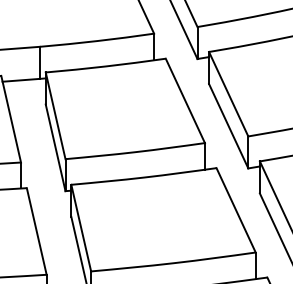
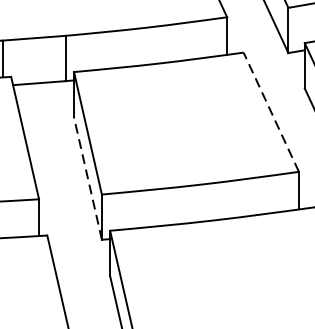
line: (185, 100) -> (271, 111), solid -> dashed
line: (55, 147) -> (87, 178), solid -> dashed

